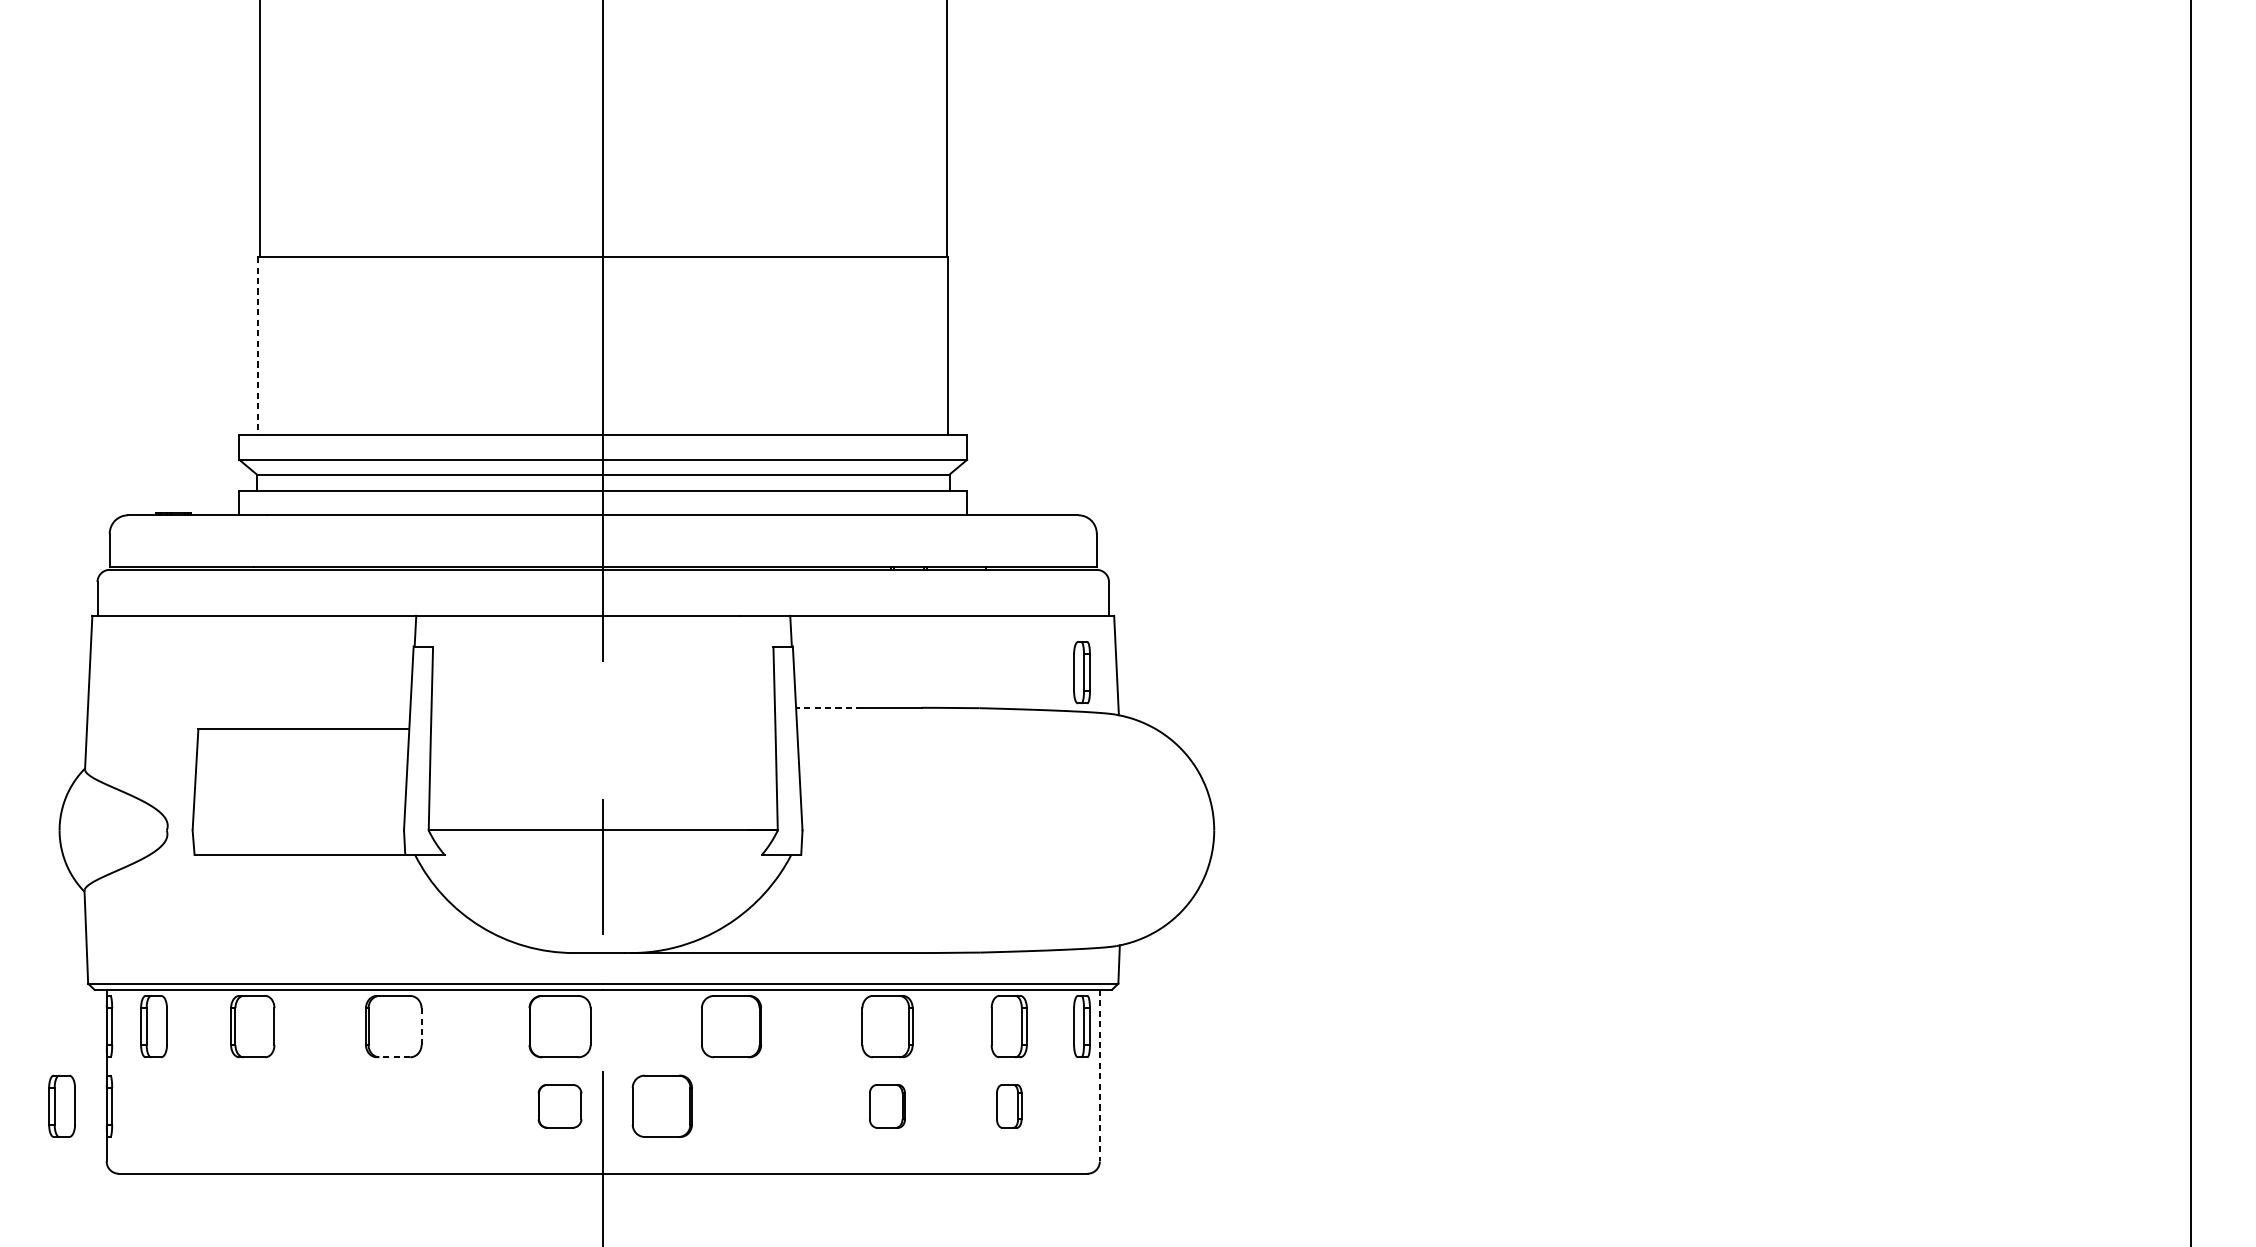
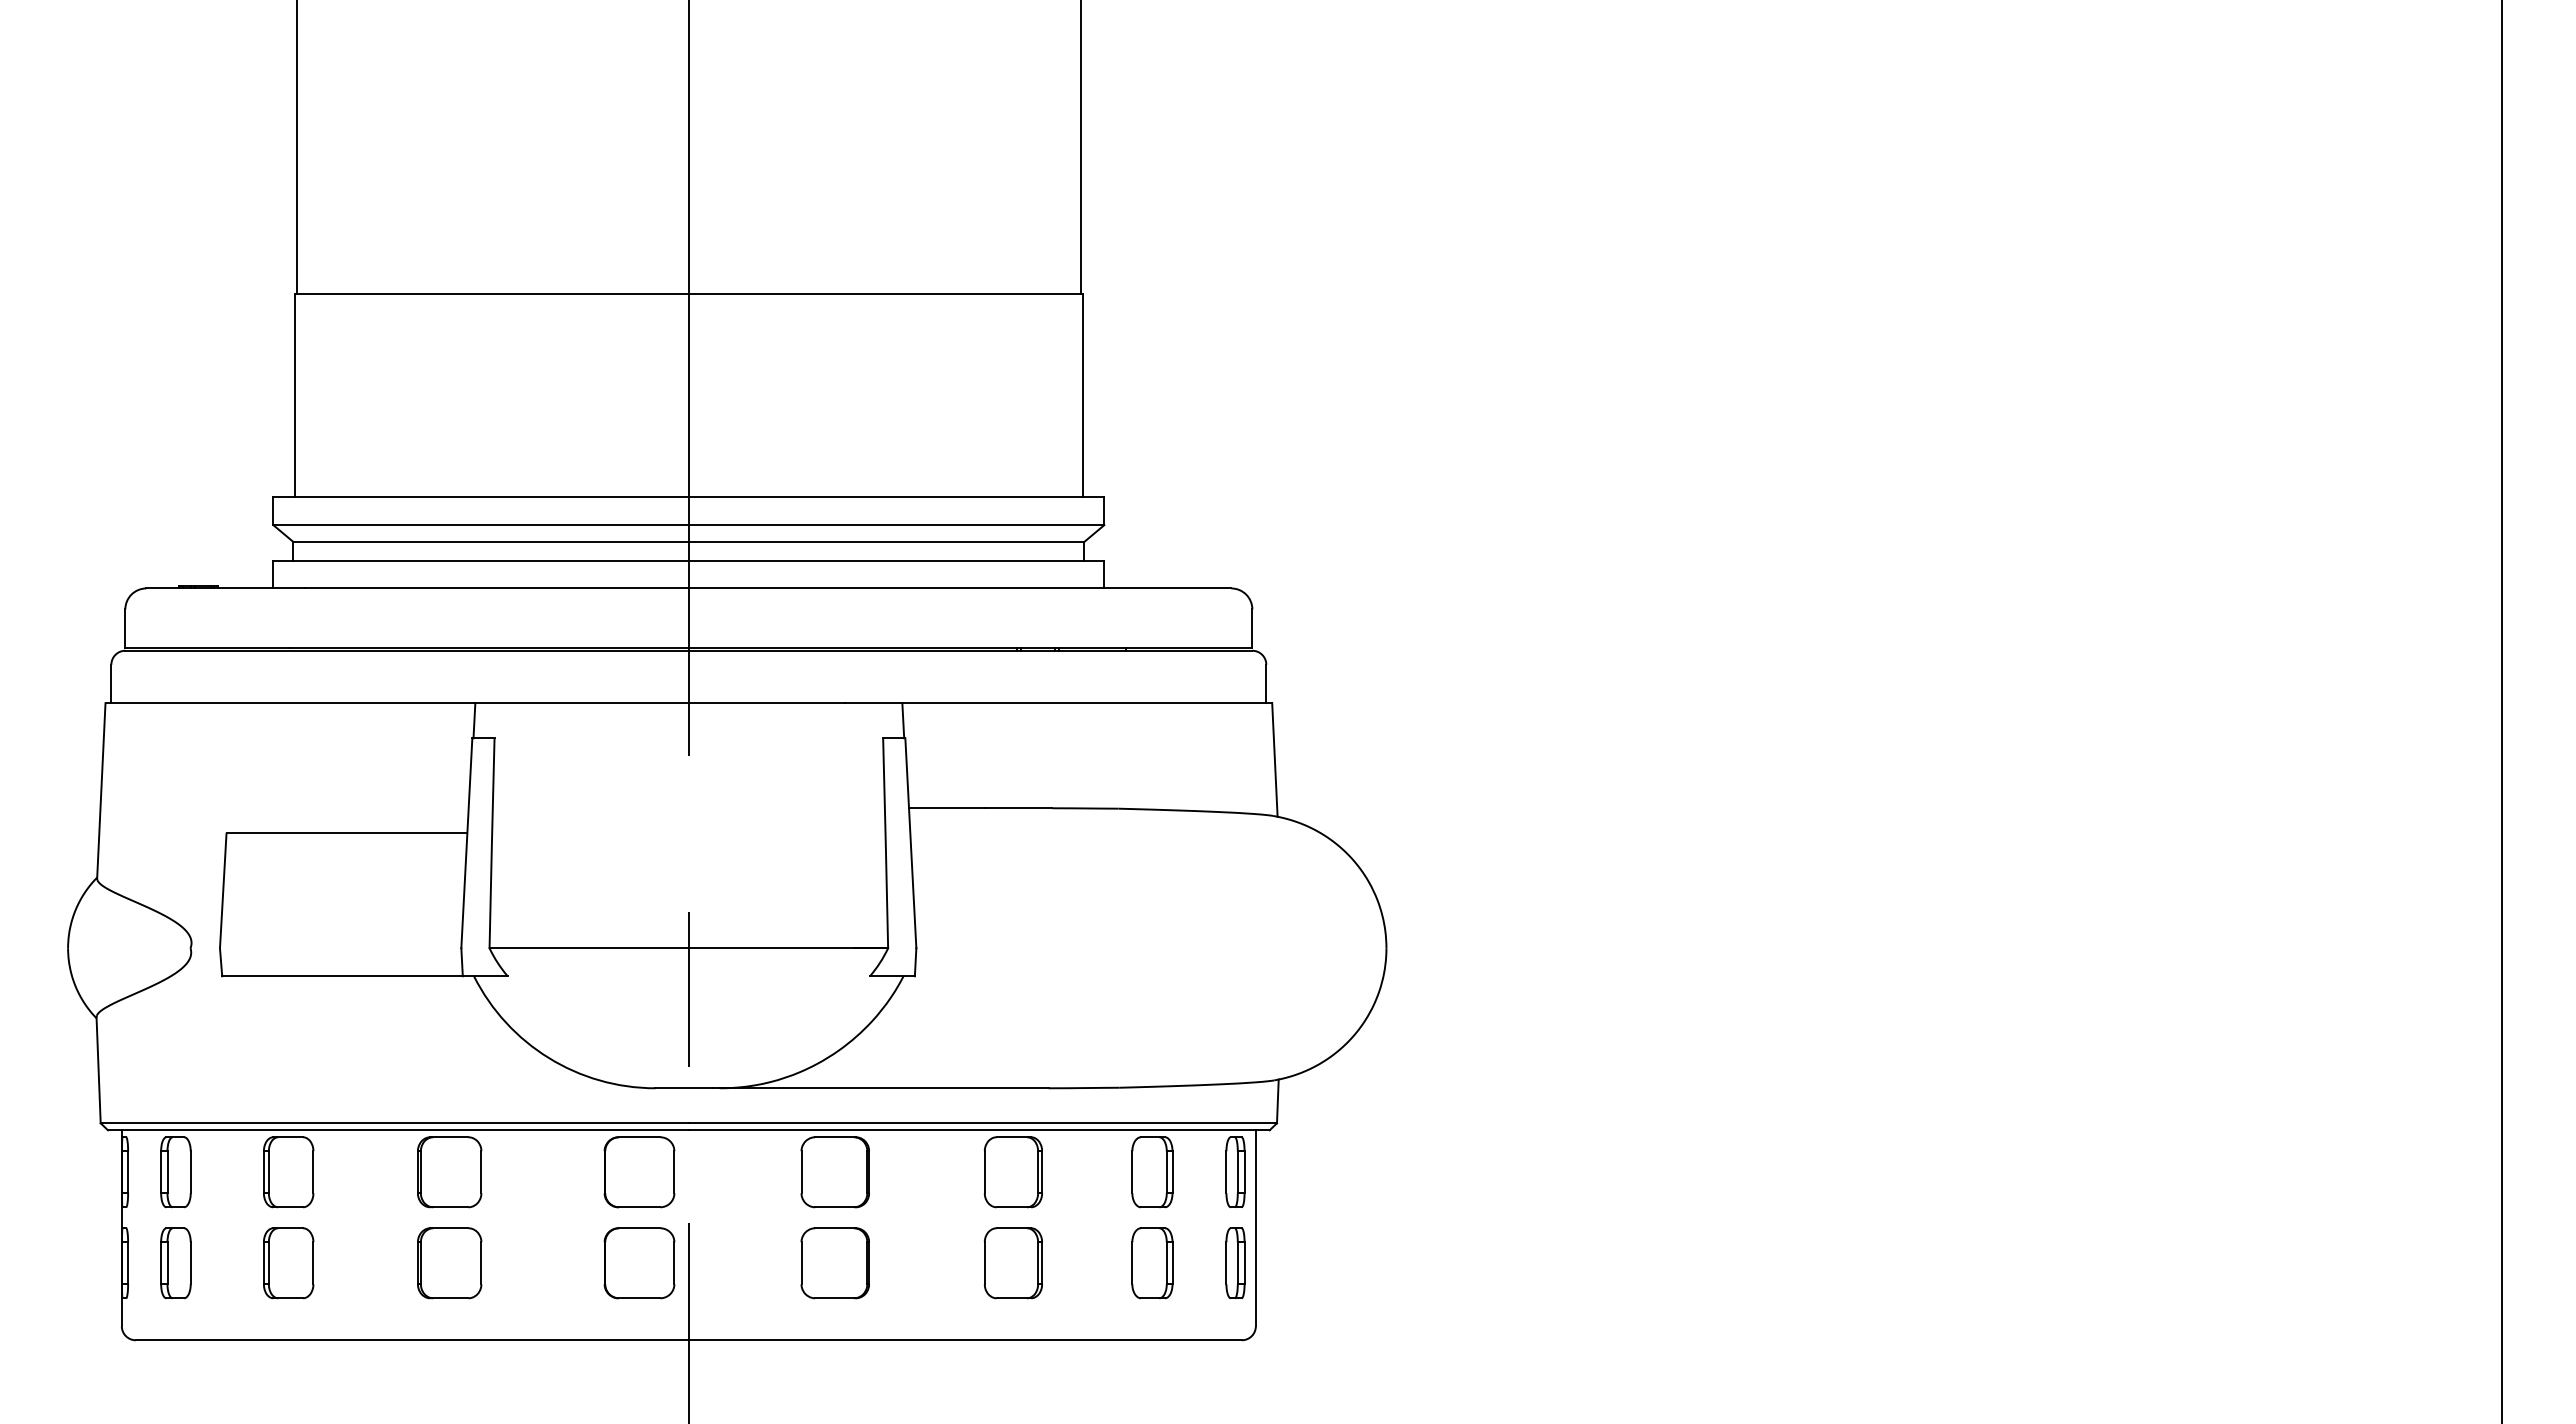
line: (258, 346) -> (295, 395), dashed -> solid
part: (1082, 672) -> (1235, 1262), moved
line: (828, 708) -> (946, 808), dashed -> solid
line: (421, 1026) -> (481, 1172), dashed -> solid
line: (392, 1057) -> (448, 1207), dashed -> solid
line: (1099, 1075) -> (1255, 1228), dashed -> solid
part: (61, 1106) -> (175, 1263), moved
part: (252, 1106) -> (288, 1263), added
part: (393, 1106) -> (449, 1263), added
part: (560, 1106) -> (639, 1263), size x1.43
part: (661, 1106) -> (834, 1263), moved
part: (886, 1106) -> (1012, 1263), size x1.43
part: (1009, 1106) -> (1152, 1263), size x1.43

